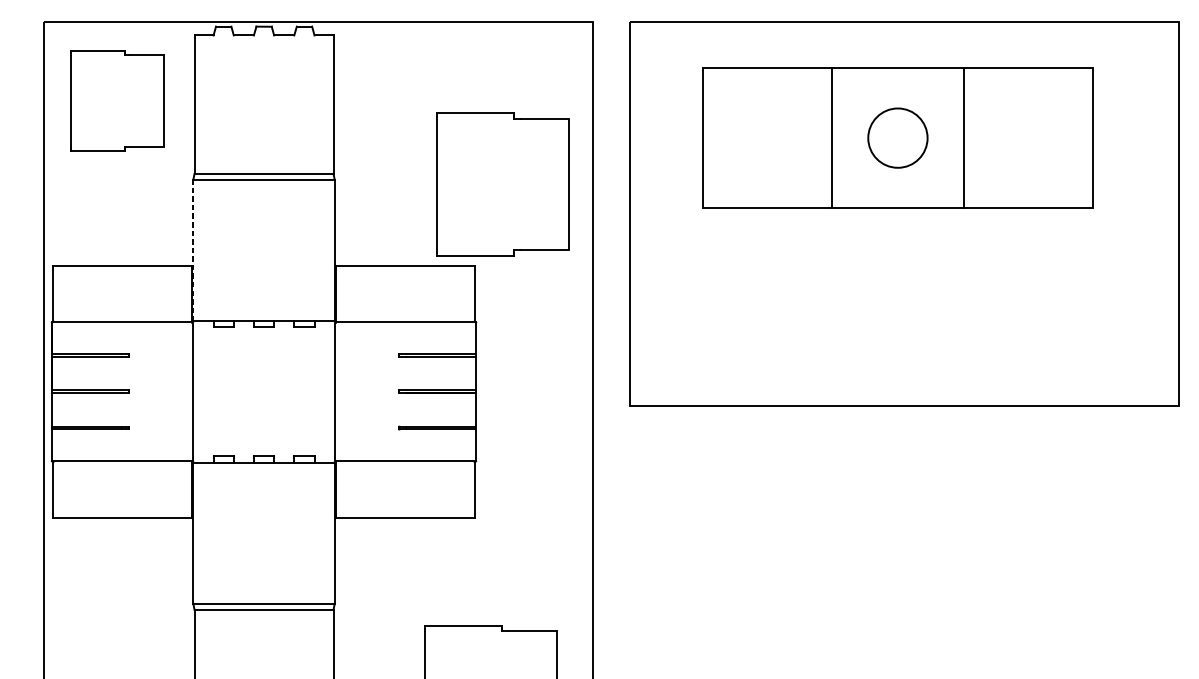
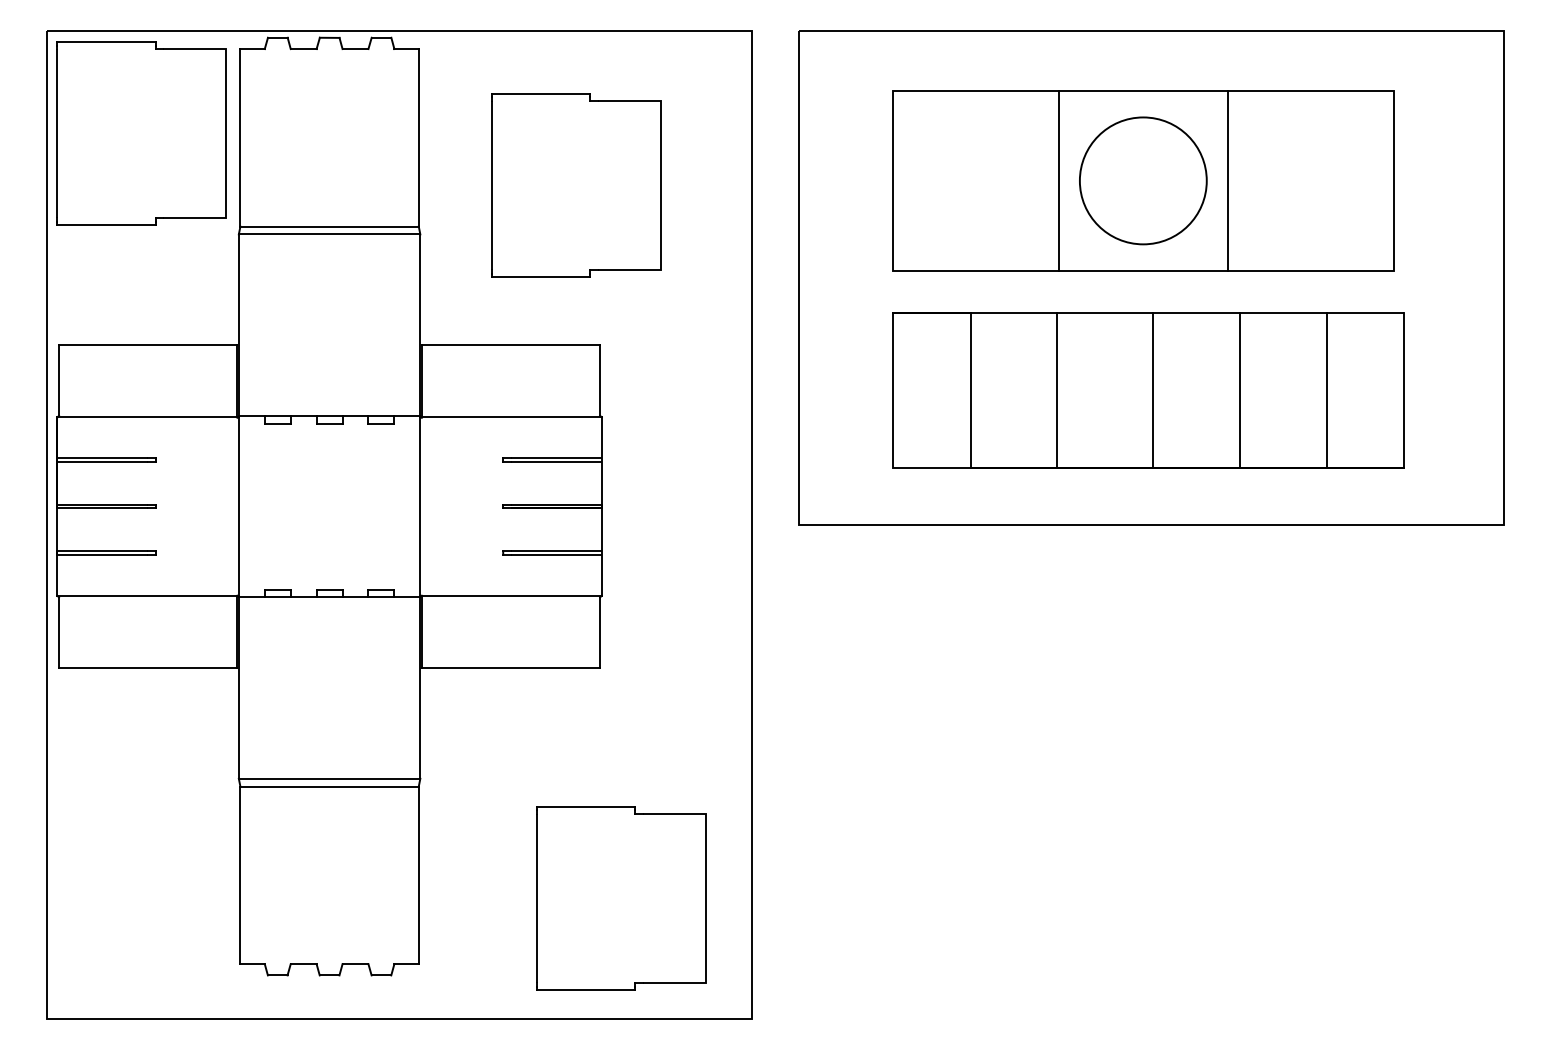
part: (117, 101) -> (141, 133), size x1.43
circle: (897, 137) -> (1142, 180), size x1.67
part: (503, 184) -> (576, 185), moved
line: (193, 250) -> (238, 325), dashed -> solid
part: (901, 301) -> (1148, 390), added

